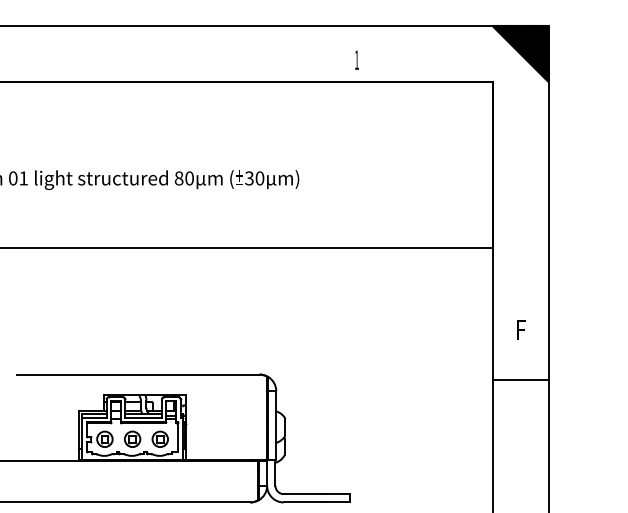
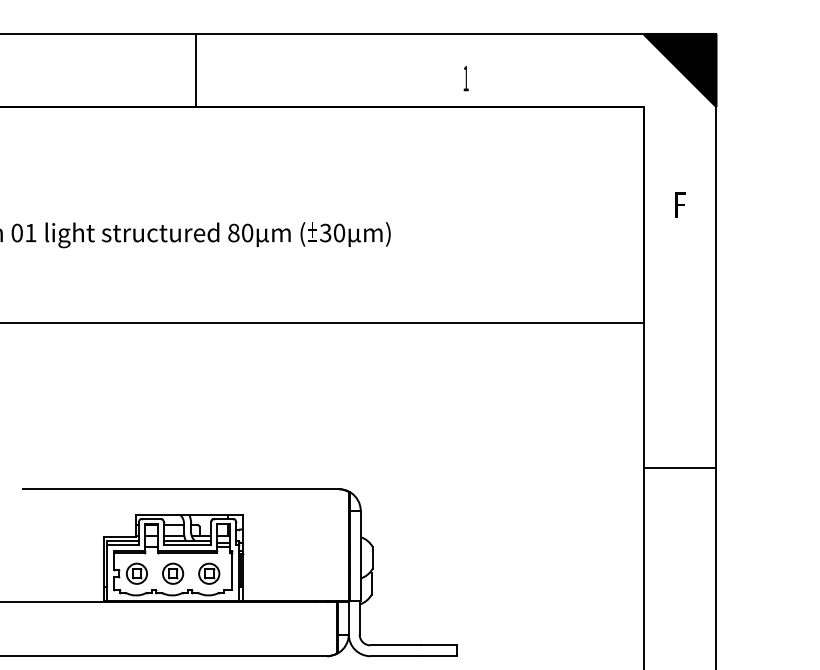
line: (149, 53) -> (195, 69), added
text: (521, 329) -> (680, 204), moved
line: (520, 380) -> (679, 468), moved

